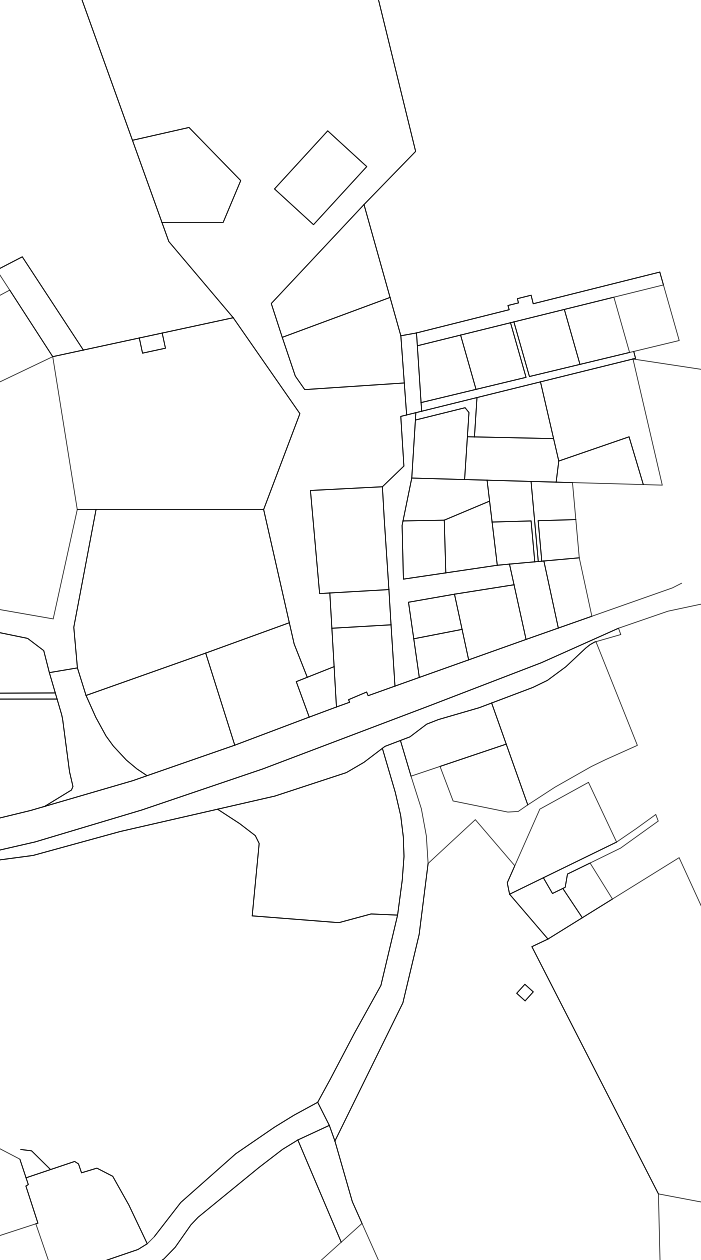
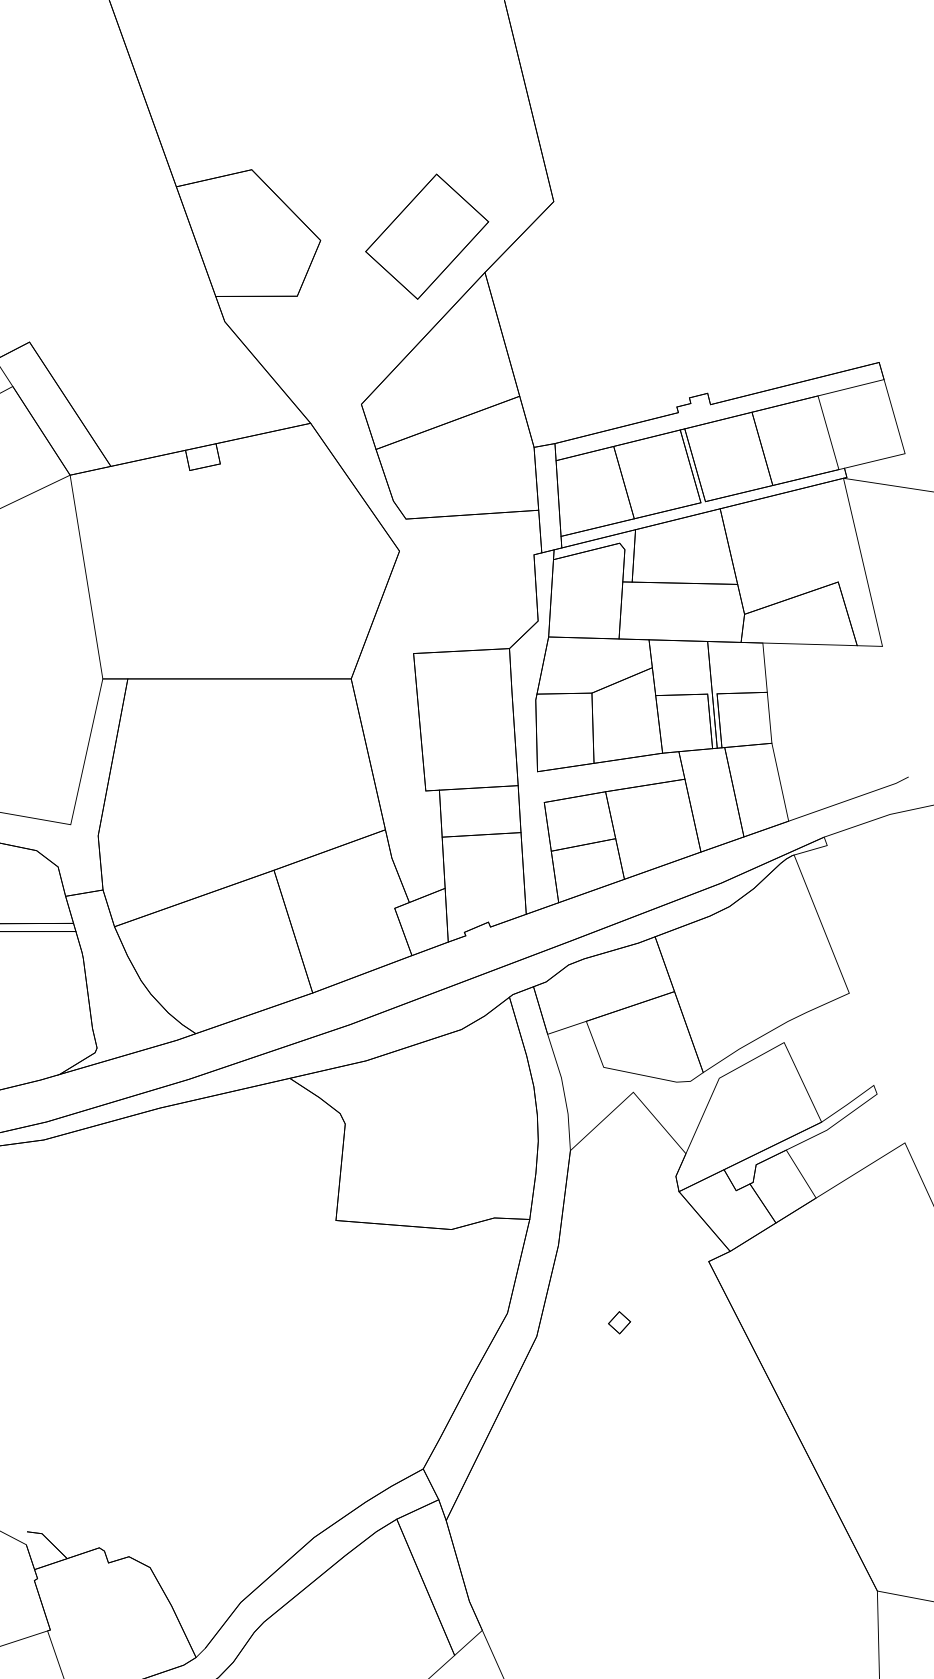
part: (524, 992) -> (619, 1322), moved

